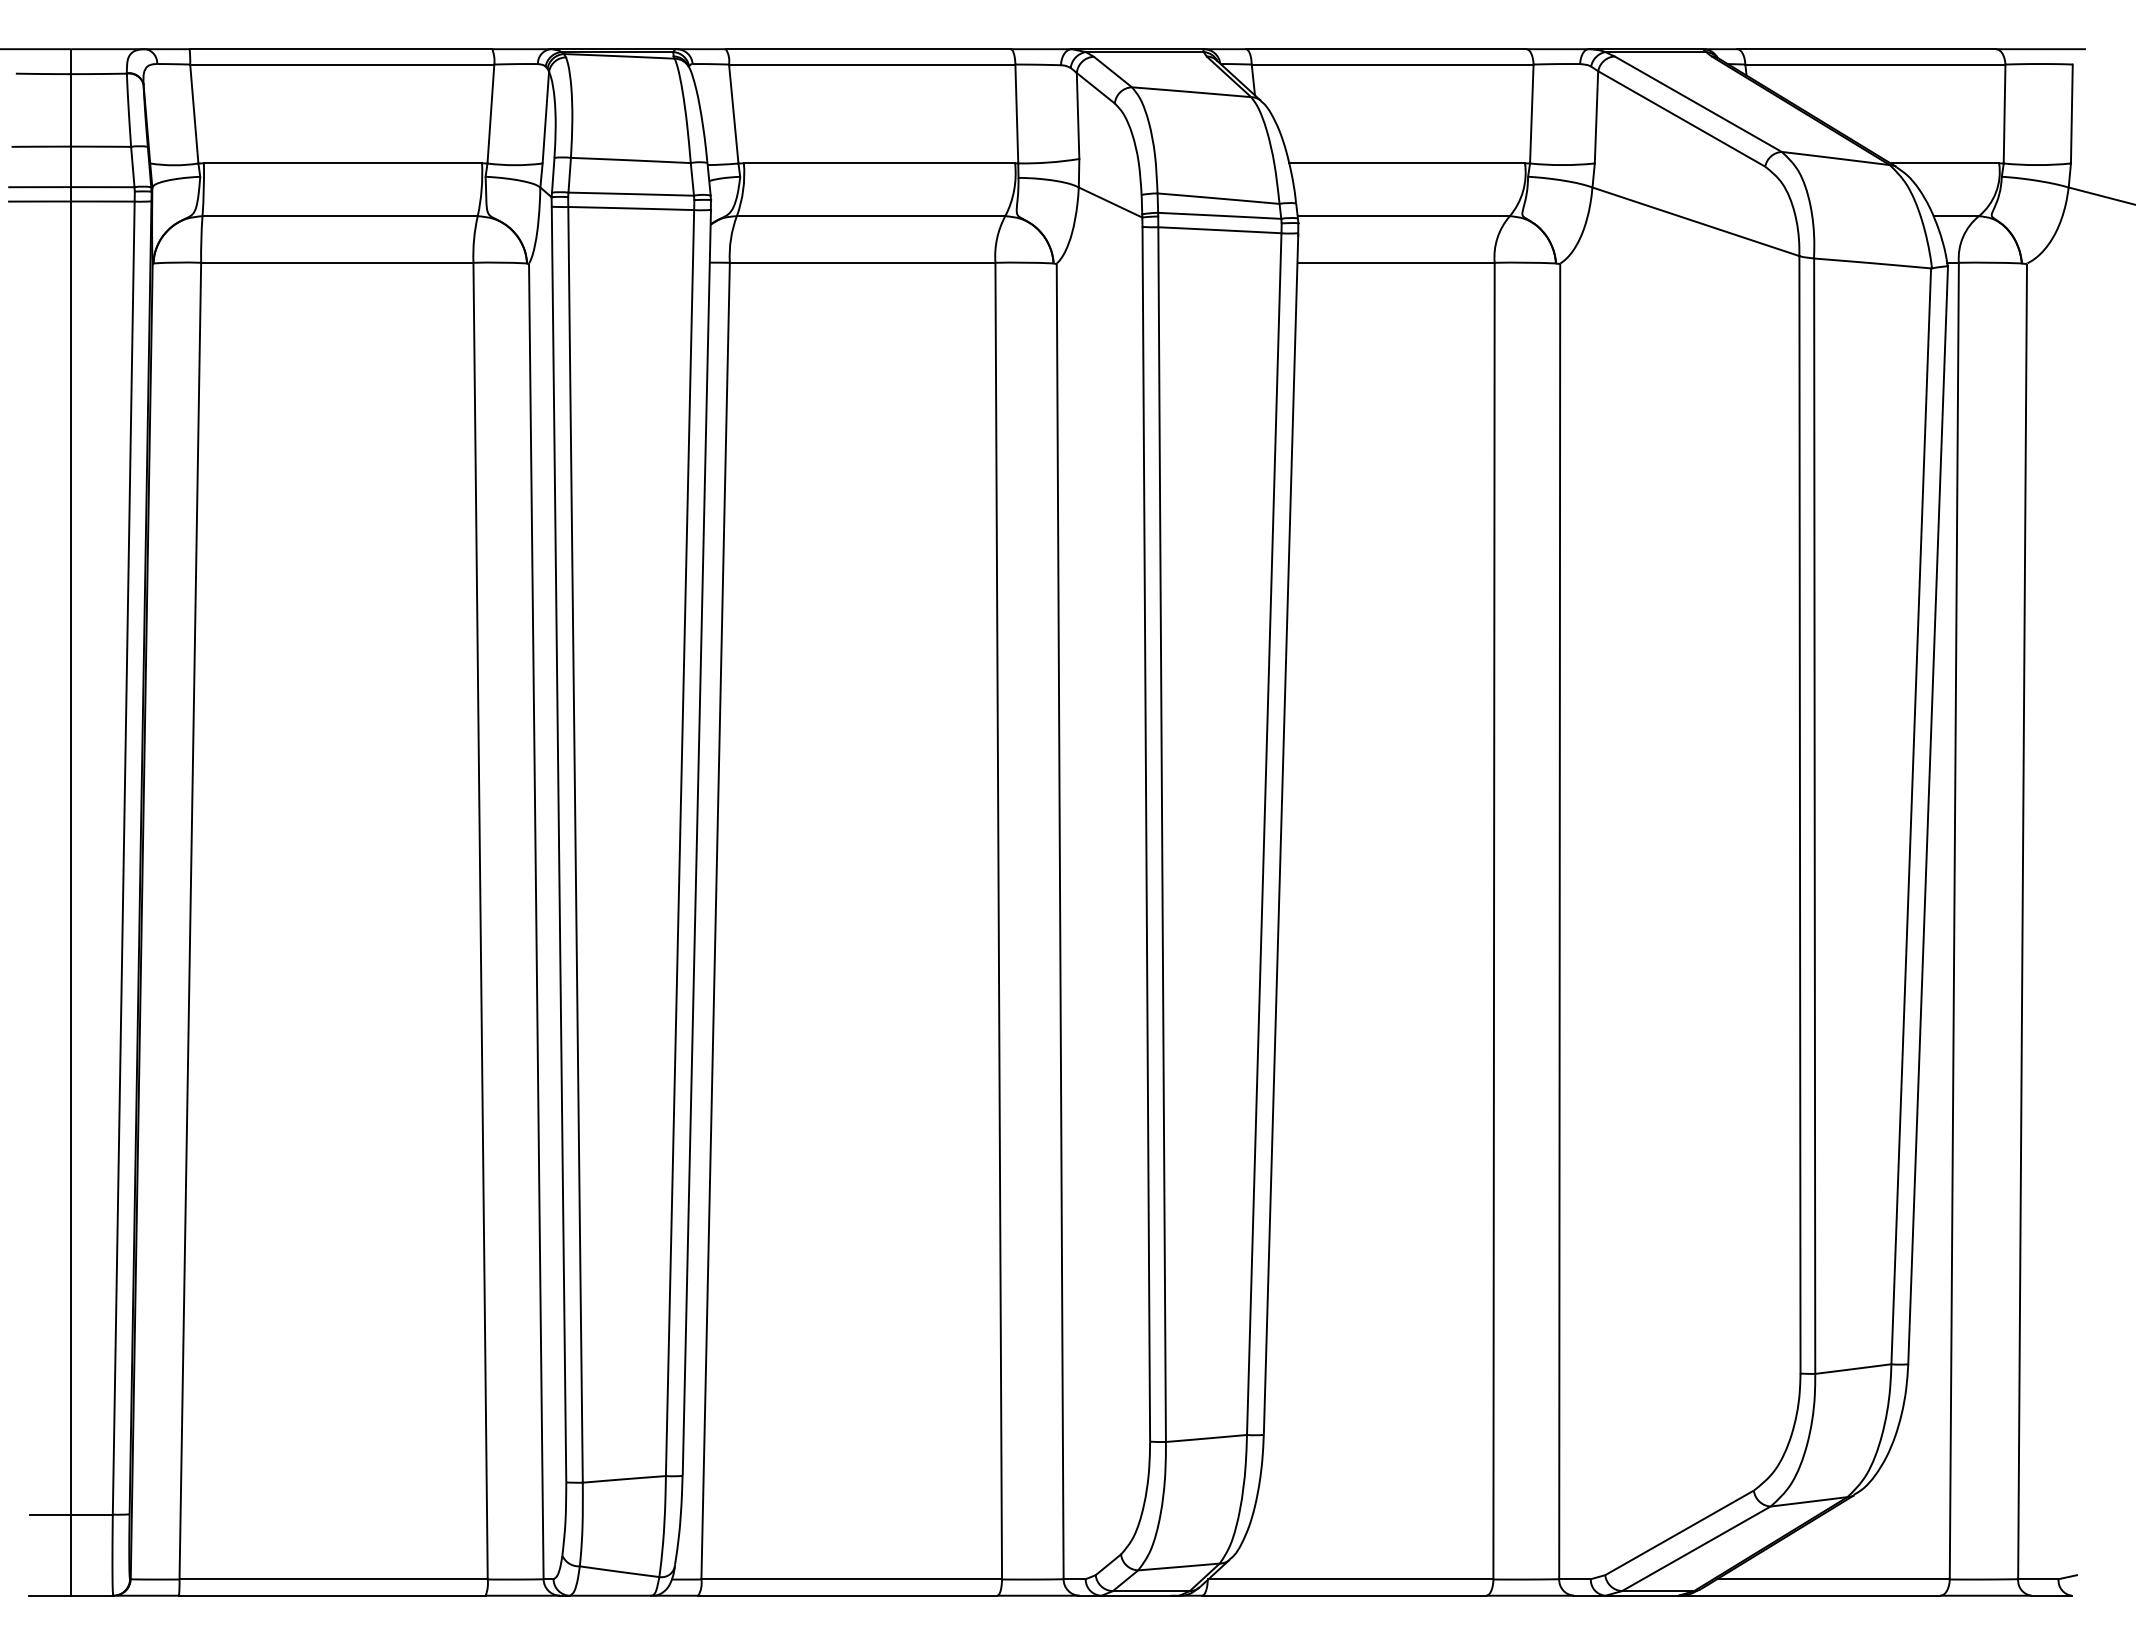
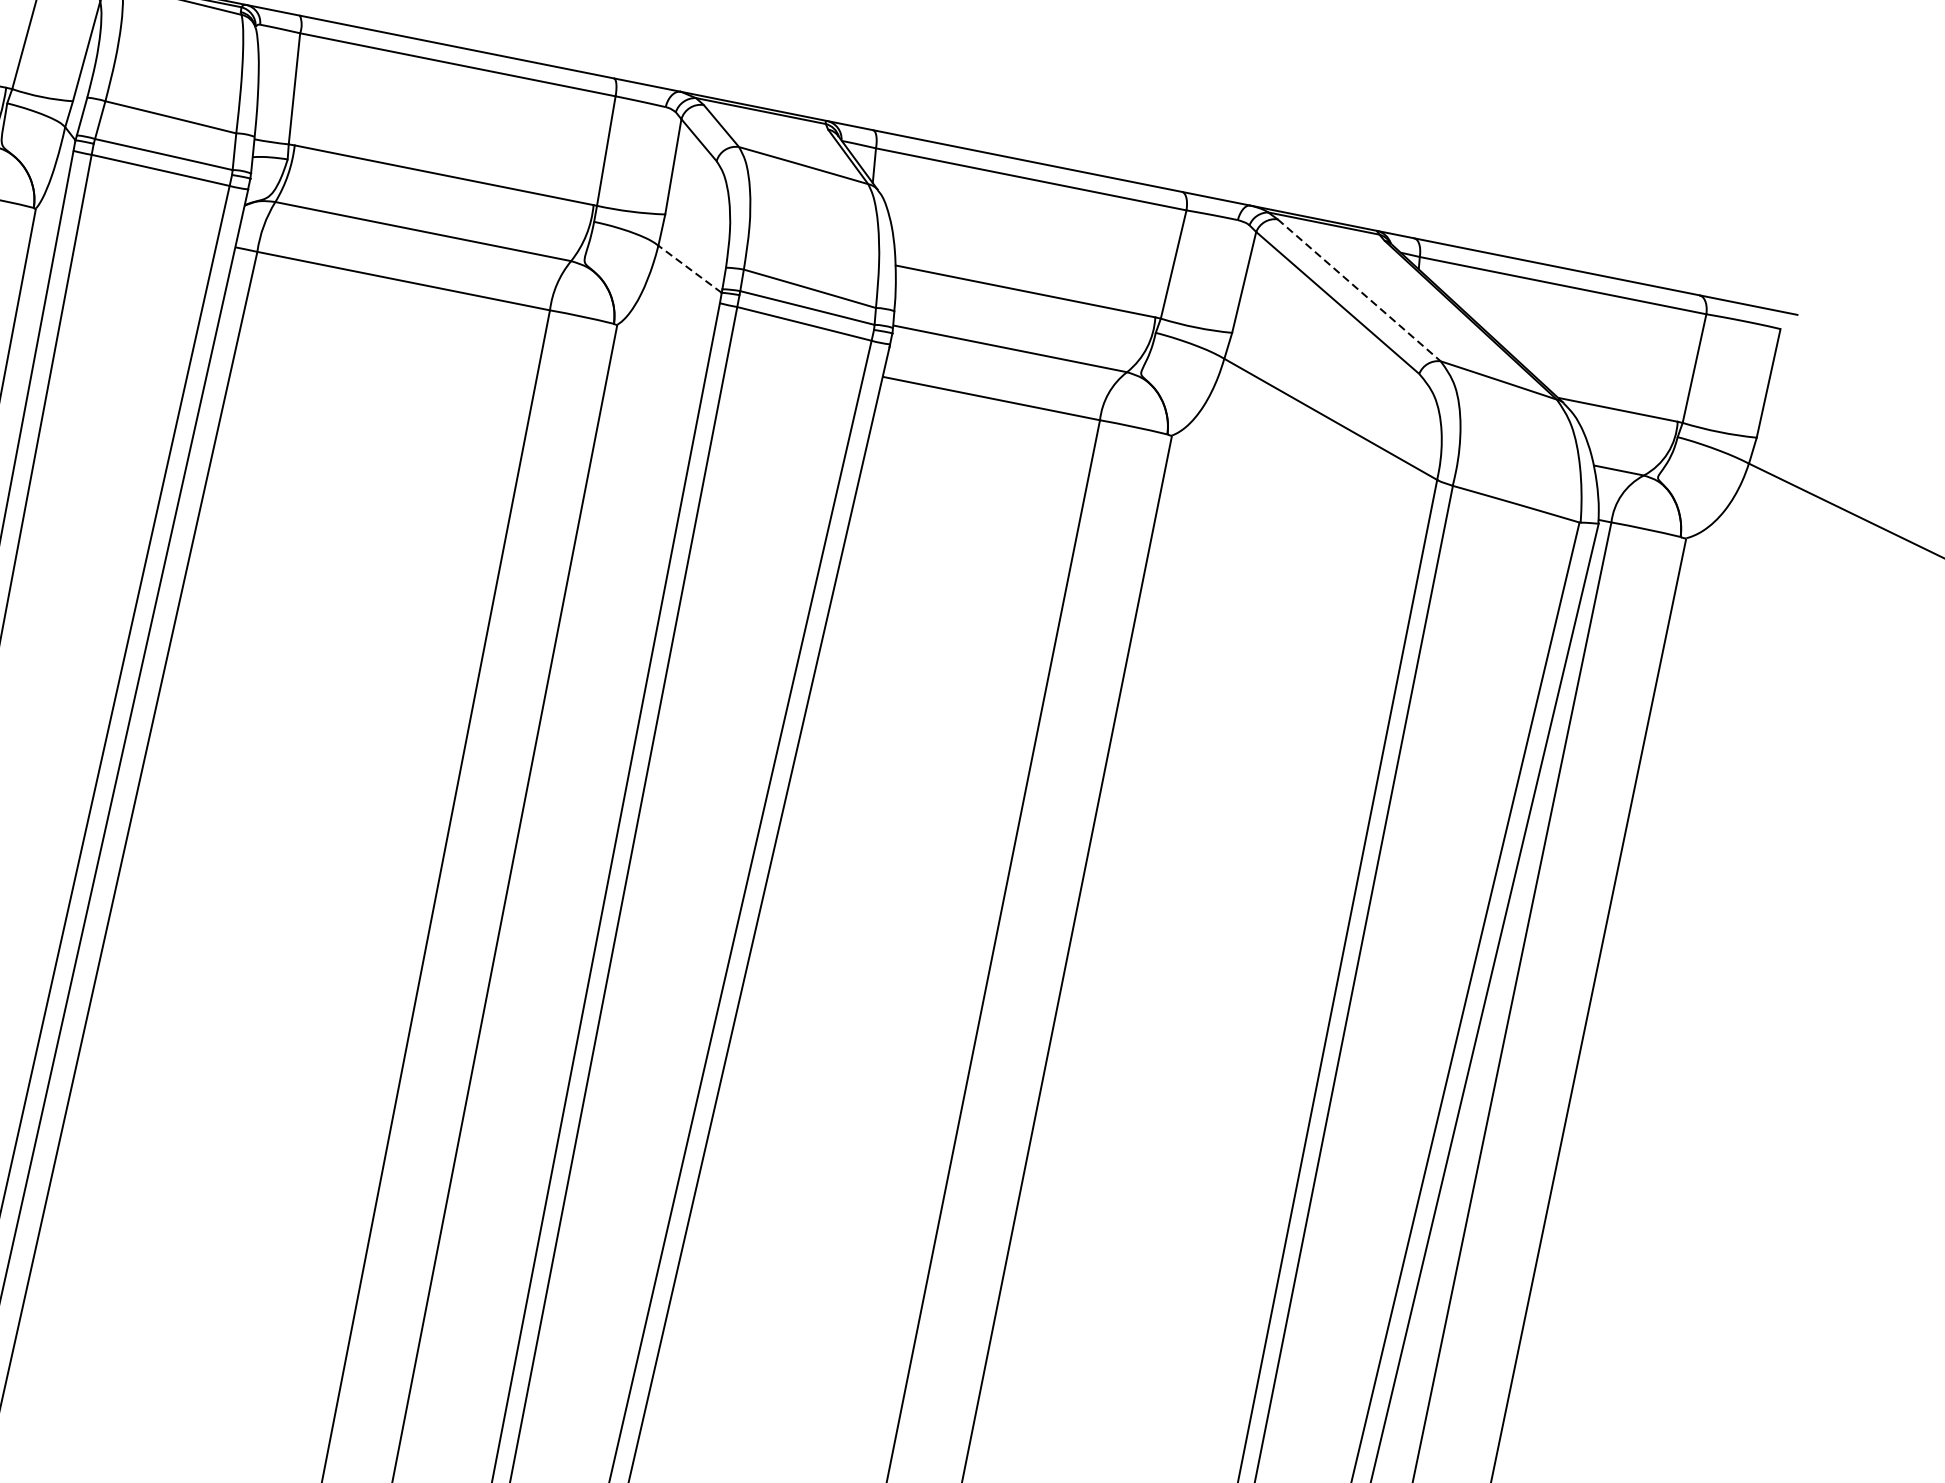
line: (1696, 103) -> (1357, 289), solid -> dashed
line: (1110, 202) -> (690, 269), solid -> dashed

